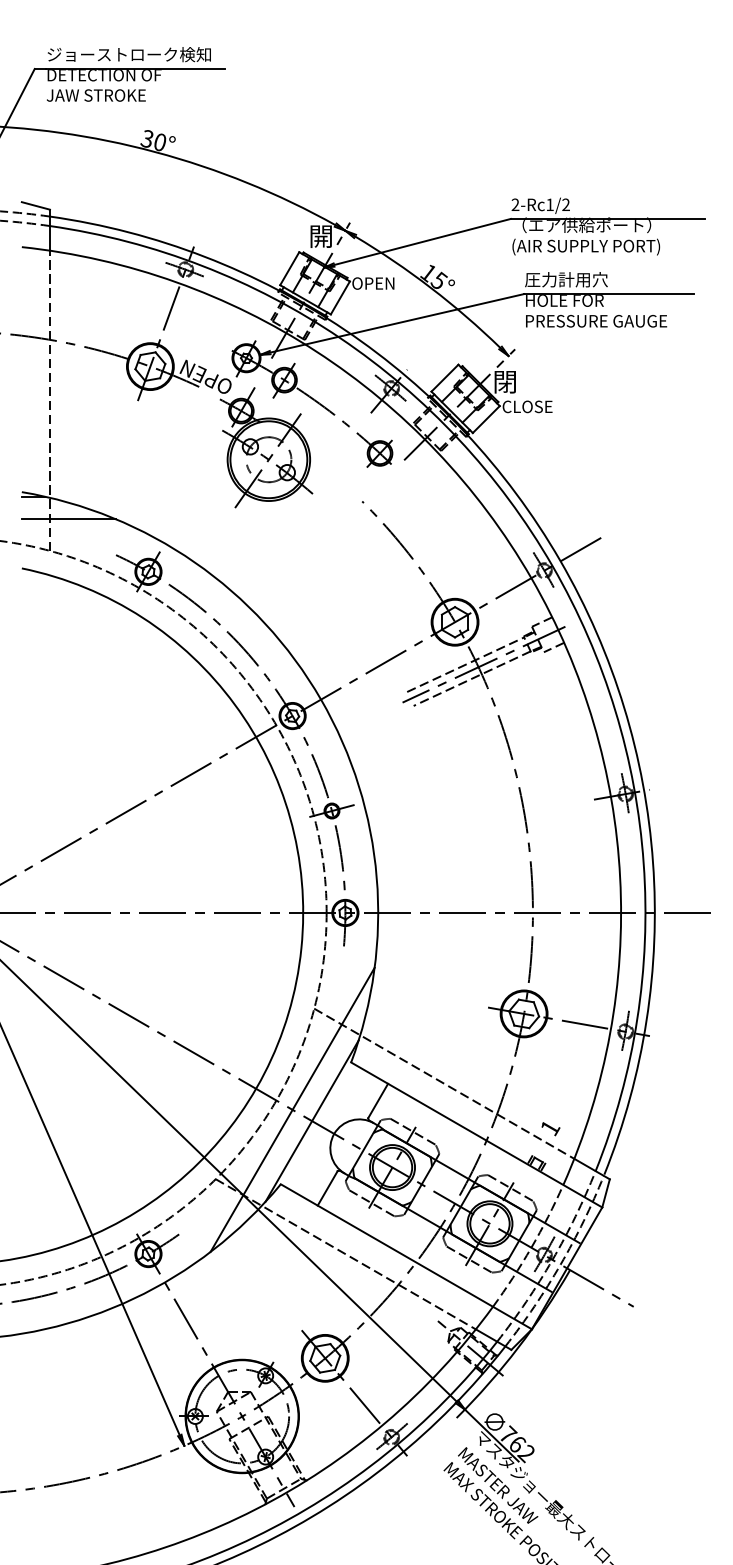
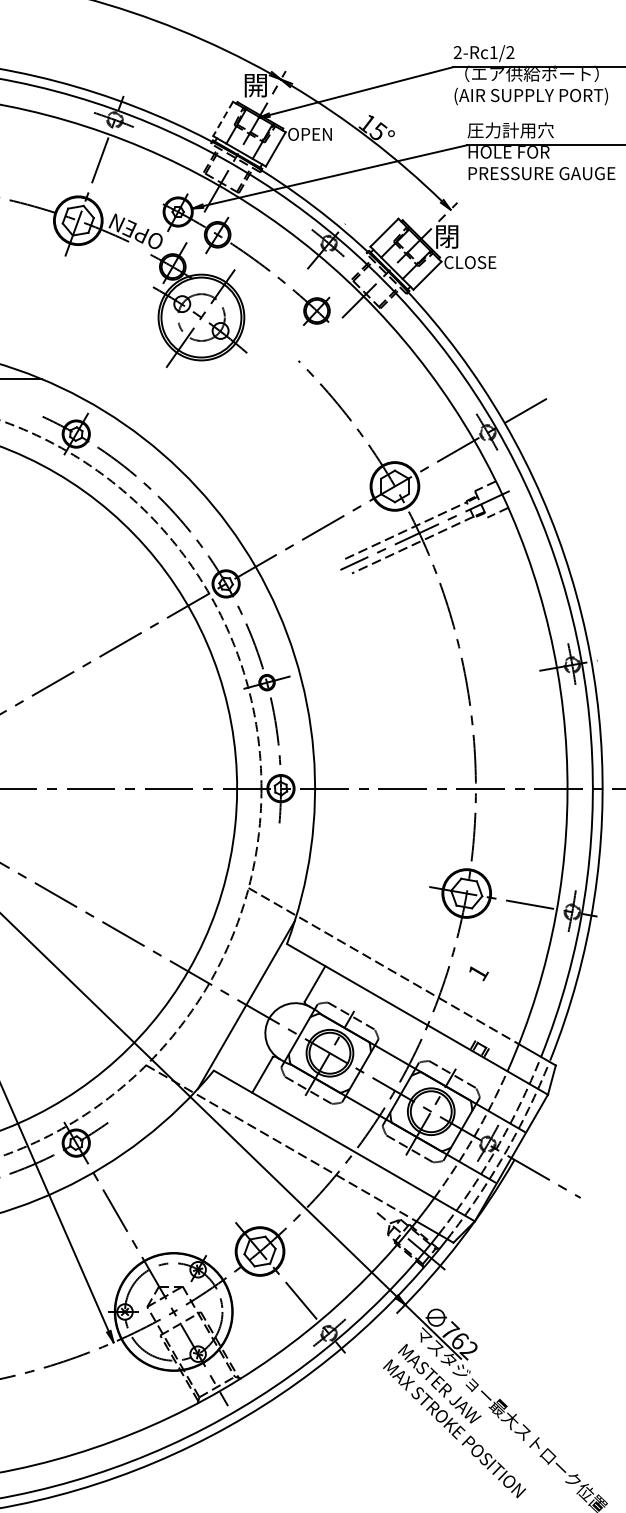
line: (289, 269) -> (222, 119), solid -> dashed
line: (292, 1109) -> (226, 992), removed
text: (550, 1129) -> (478, 974), moved

